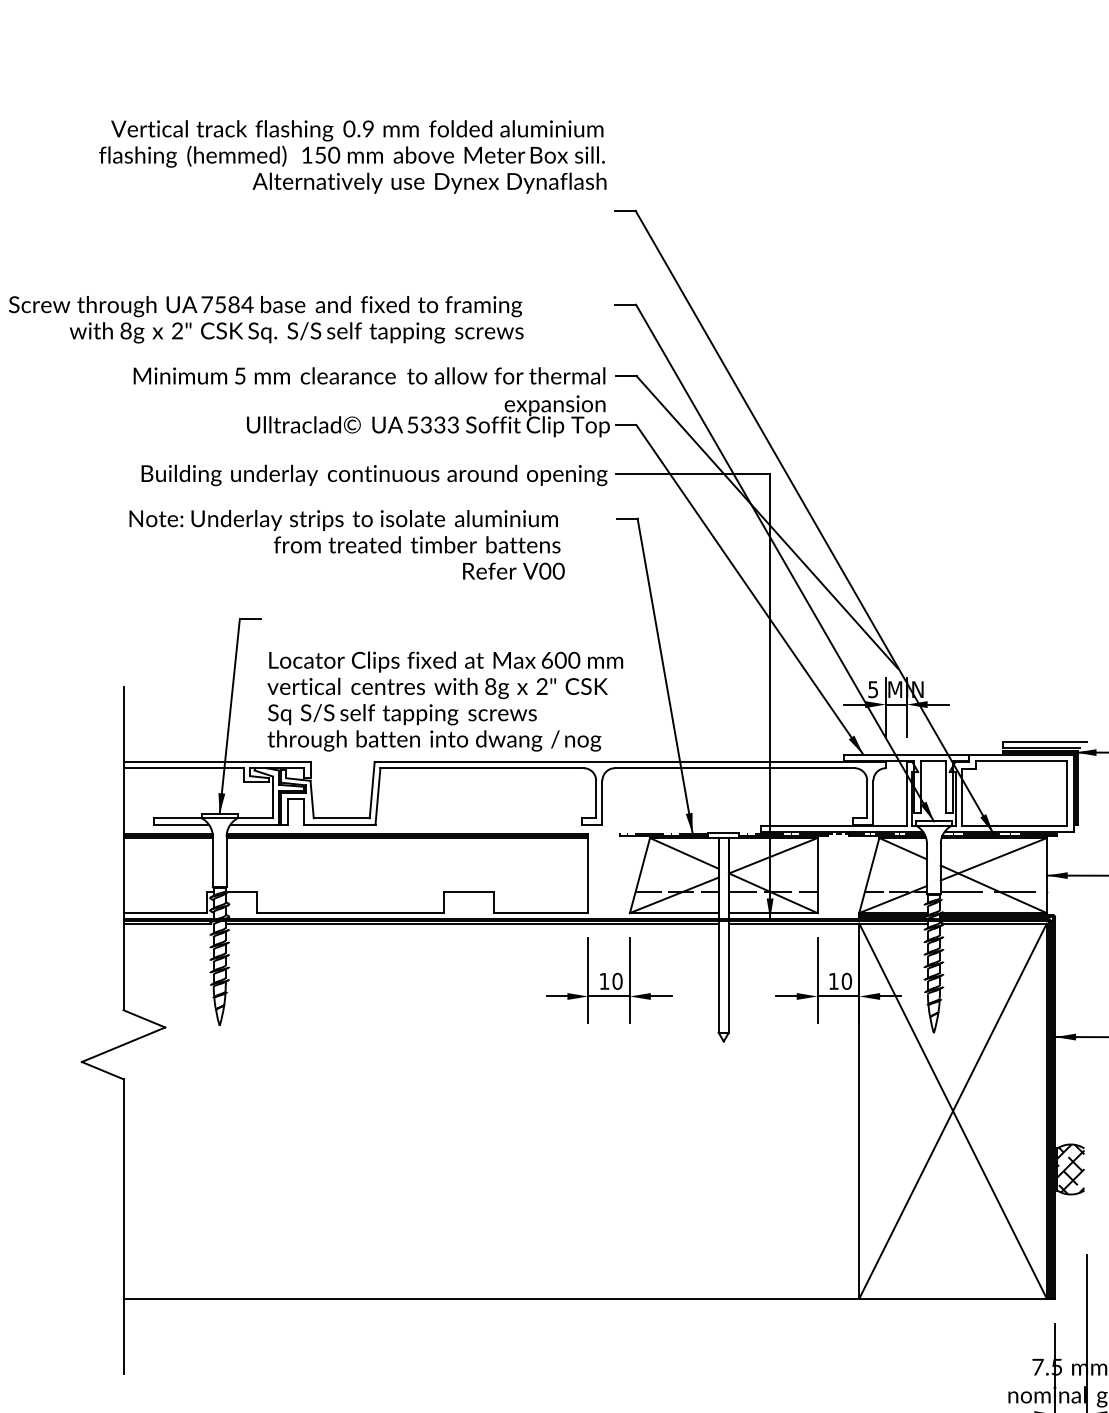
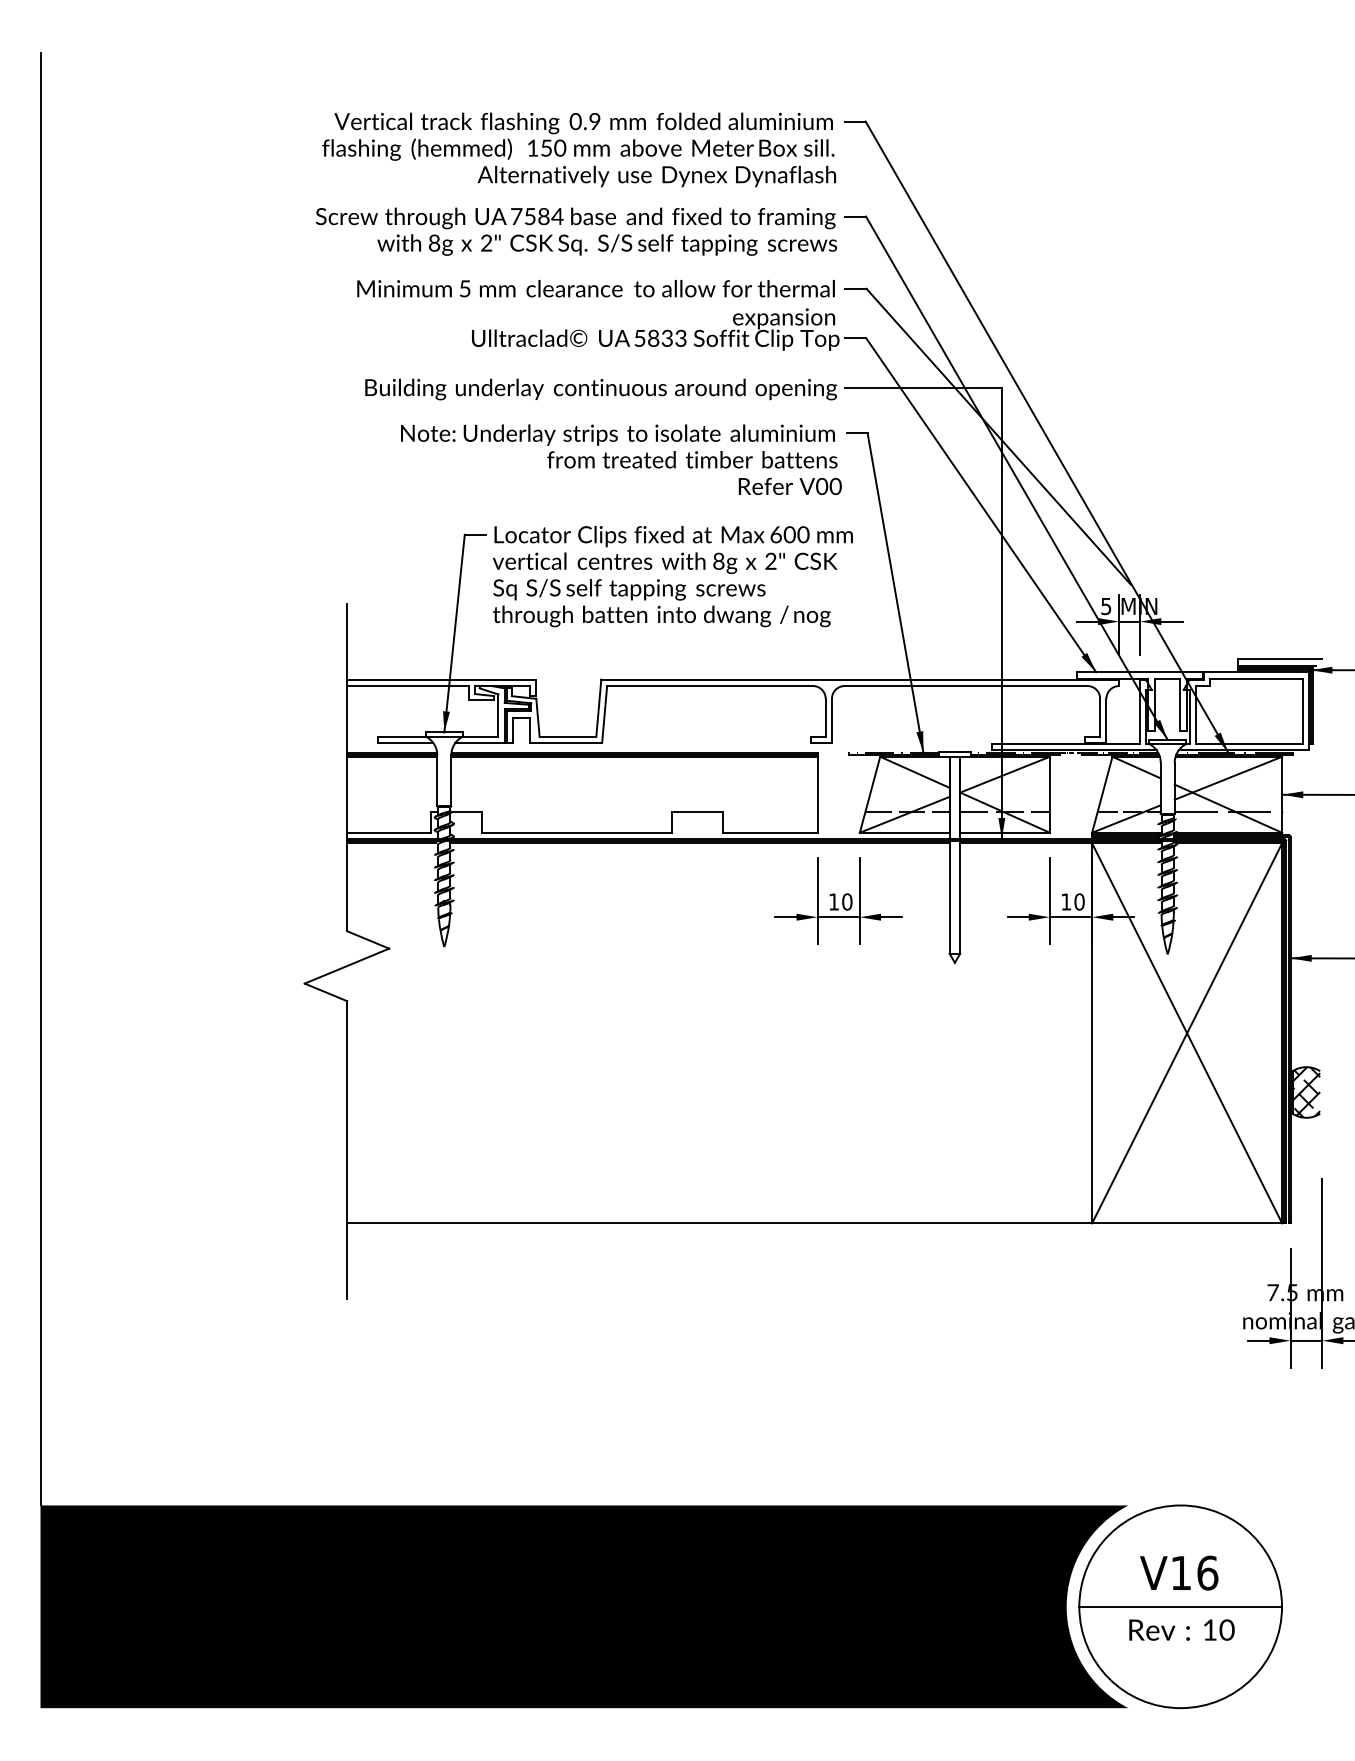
text: (352, 156) -> (578, 149), moved
text: (266, 319) -> (576, 231), moved
text: (426, 425) -> (653, 338), 5333 -> 5833
text: (347, 544) -> (621, 459), moved
text: (444, 701) -> (672, 576), moved

